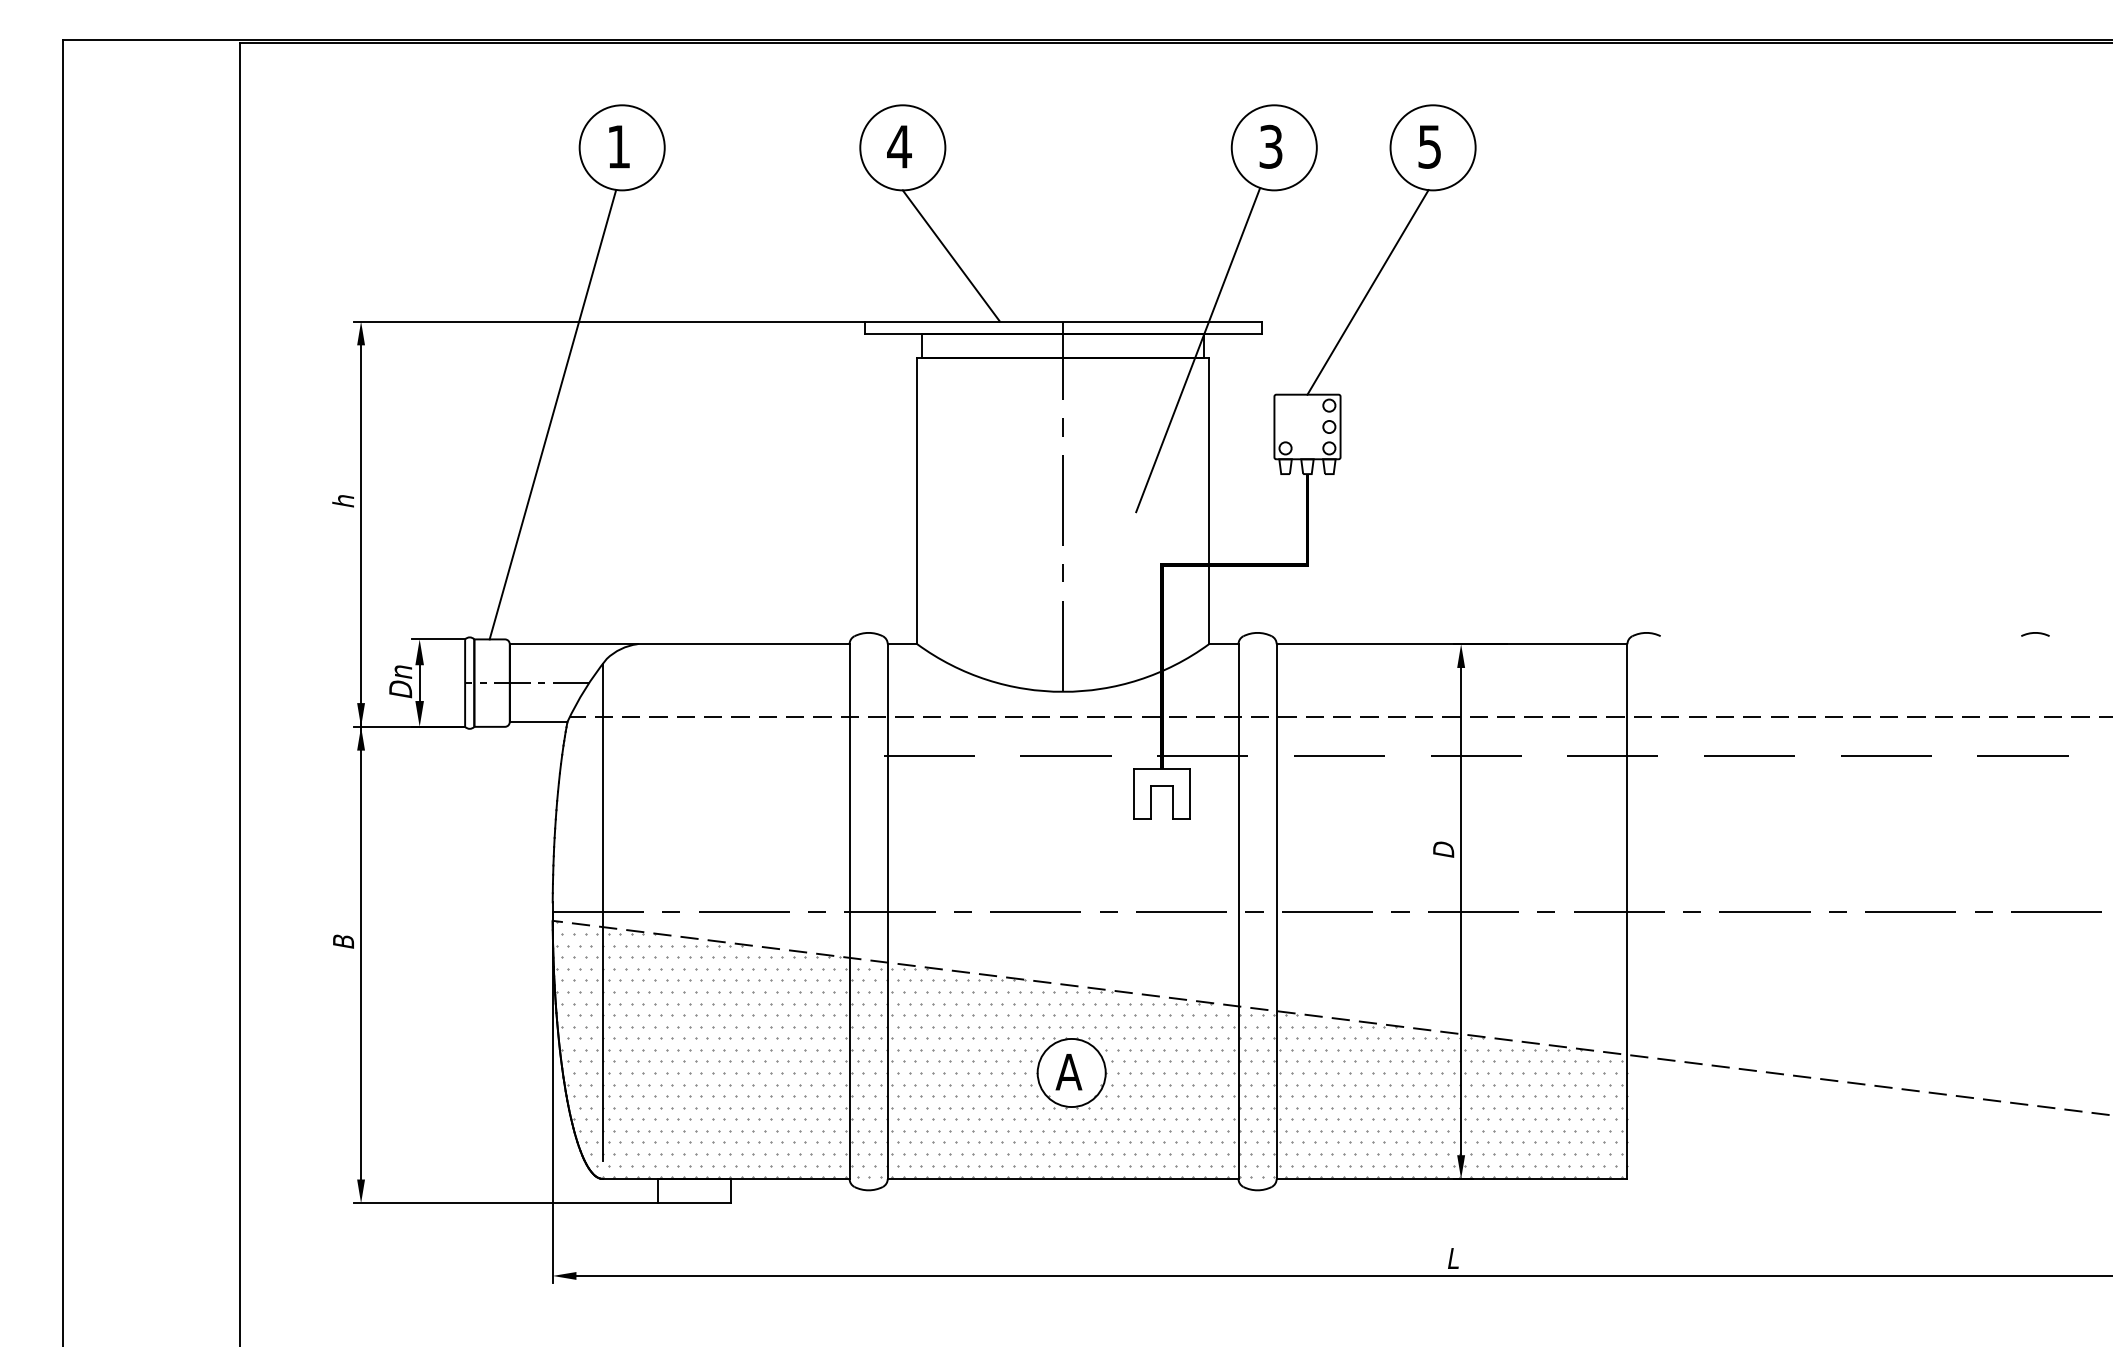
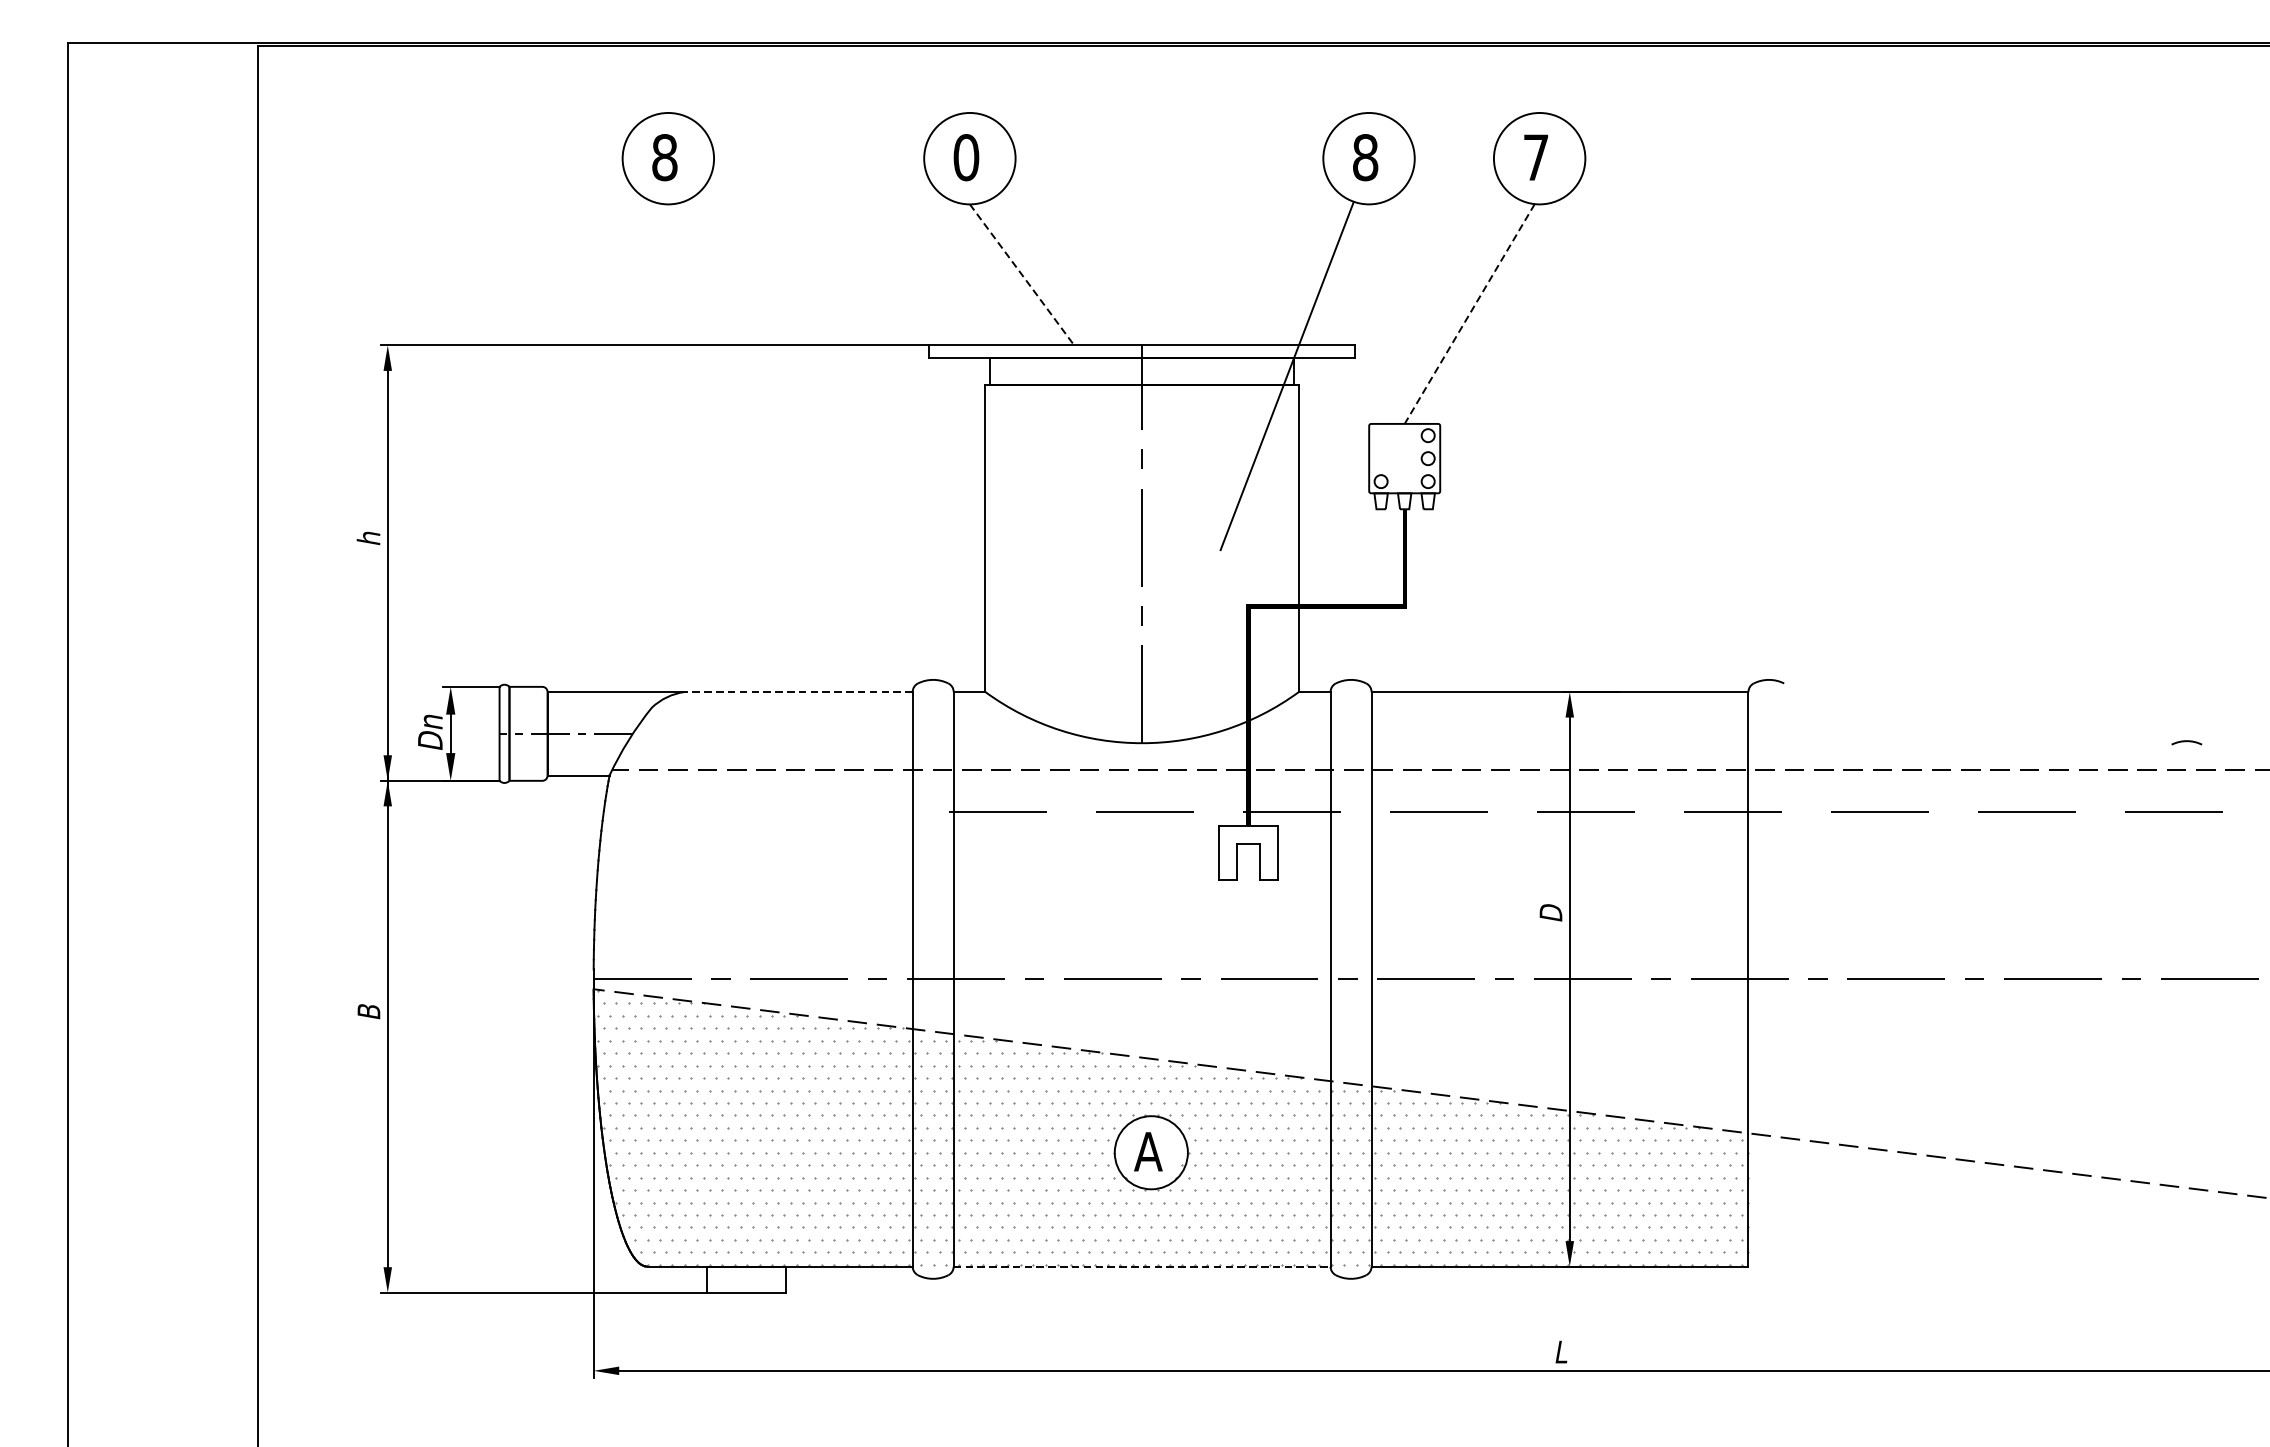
text: (618, 146) -> (664, 157), 1 -> 8
text: (899, 146) -> (966, 157), 4 -> 0
text: (1270, 146) -> (1364, 157), 3 -> 8
text: (1429, 146) -> (1535, 157), 5 -> 7
line: (951, 255) -> (1022, 274), solid -> dashed
line: (1368, 292) -> (1470, 314), solid -> dashed
line: (552, 414) -> (593, 445), removed
arc: (2035, 633) -> (2186, 741), moved
line: (743, 644) -> (798, 692), solid -> dashed
line: (602, 911) -> (647, 979), removed
line: (1063, 1178) -> (1142, 1266), solid -> dashed

